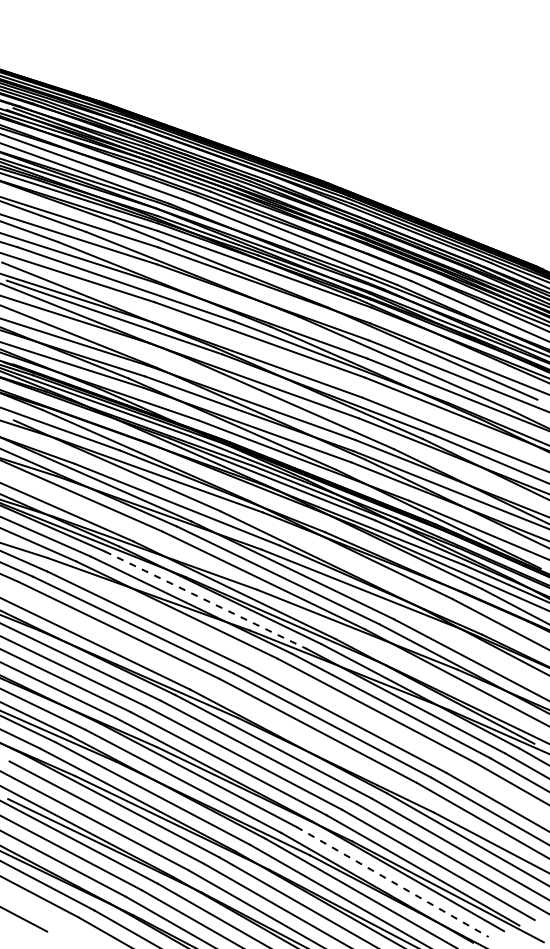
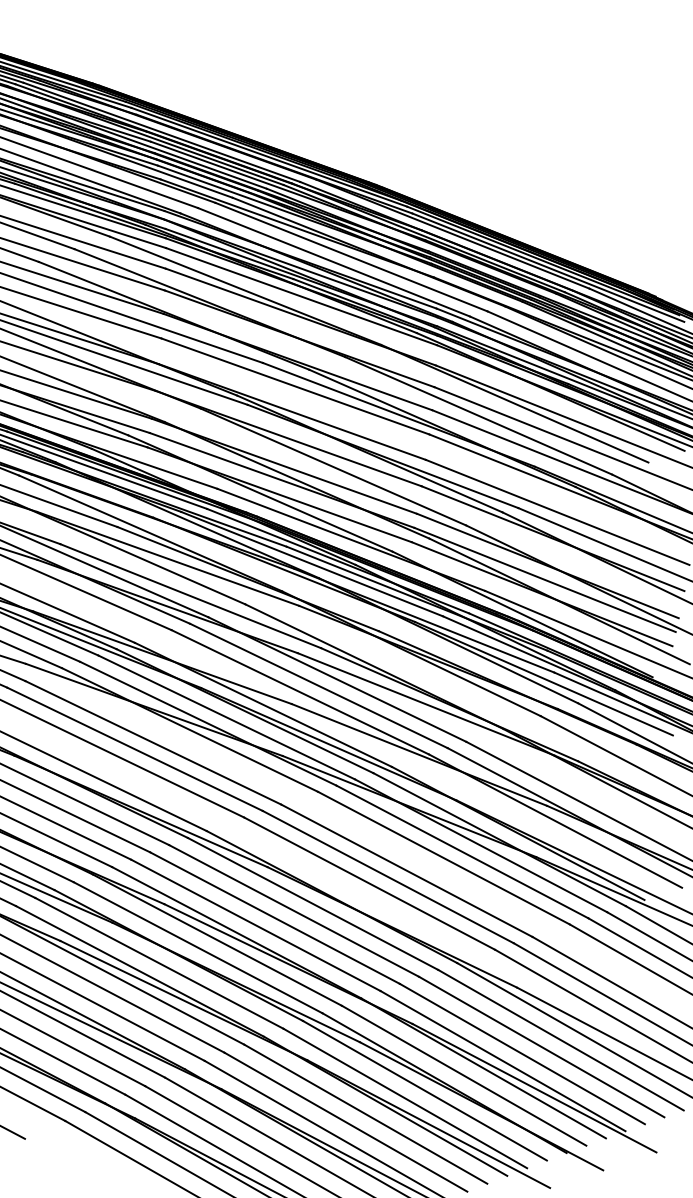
line: (206, 600) -> (227, 717), dashed -> solid
line: (392, 881) -> (464, 1075), dashed -> solid

